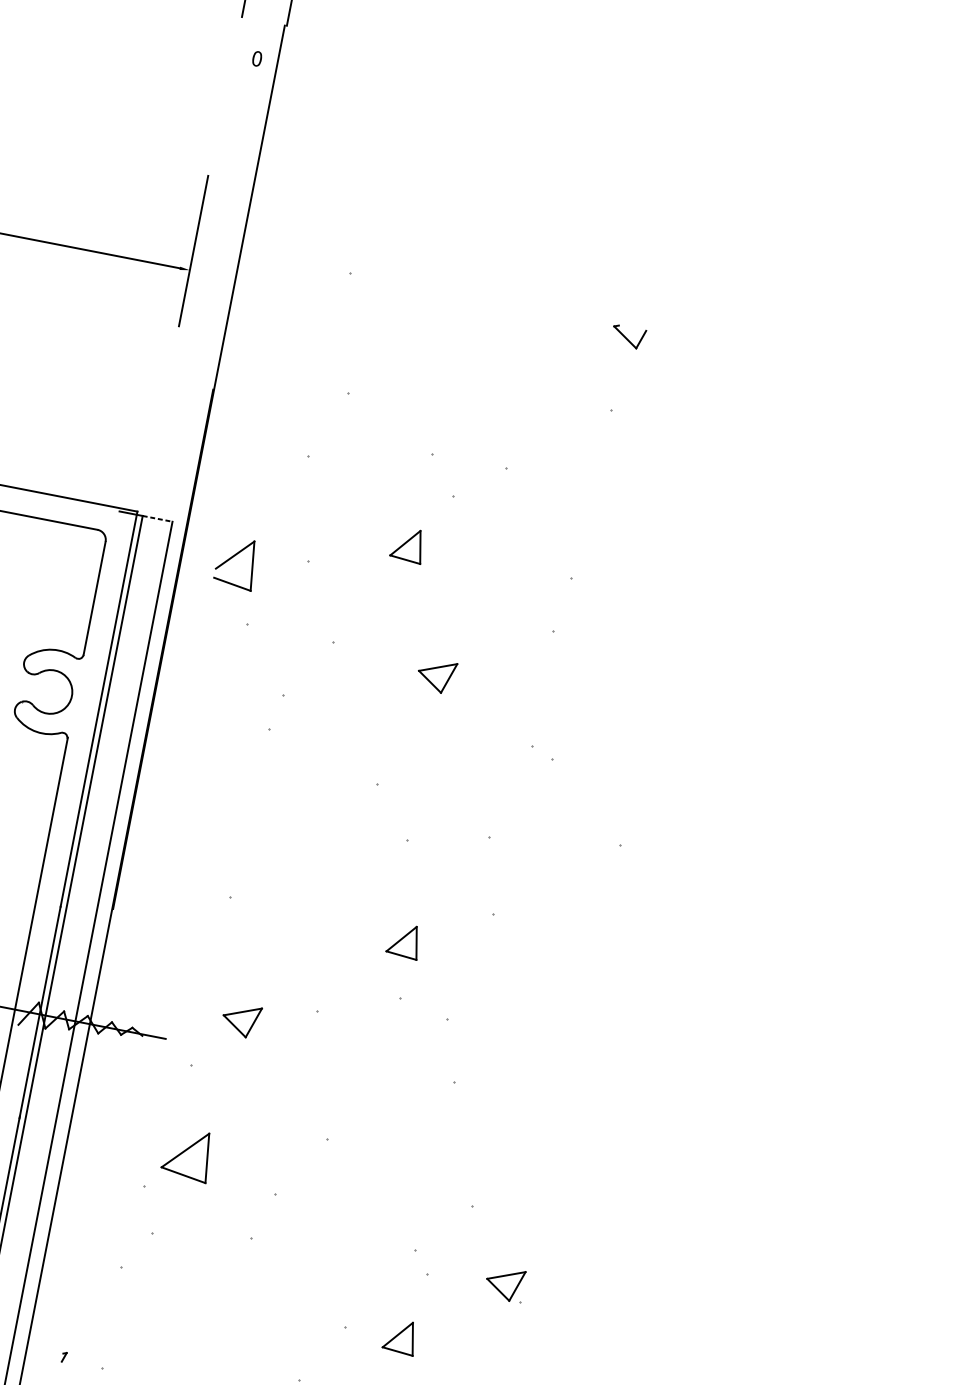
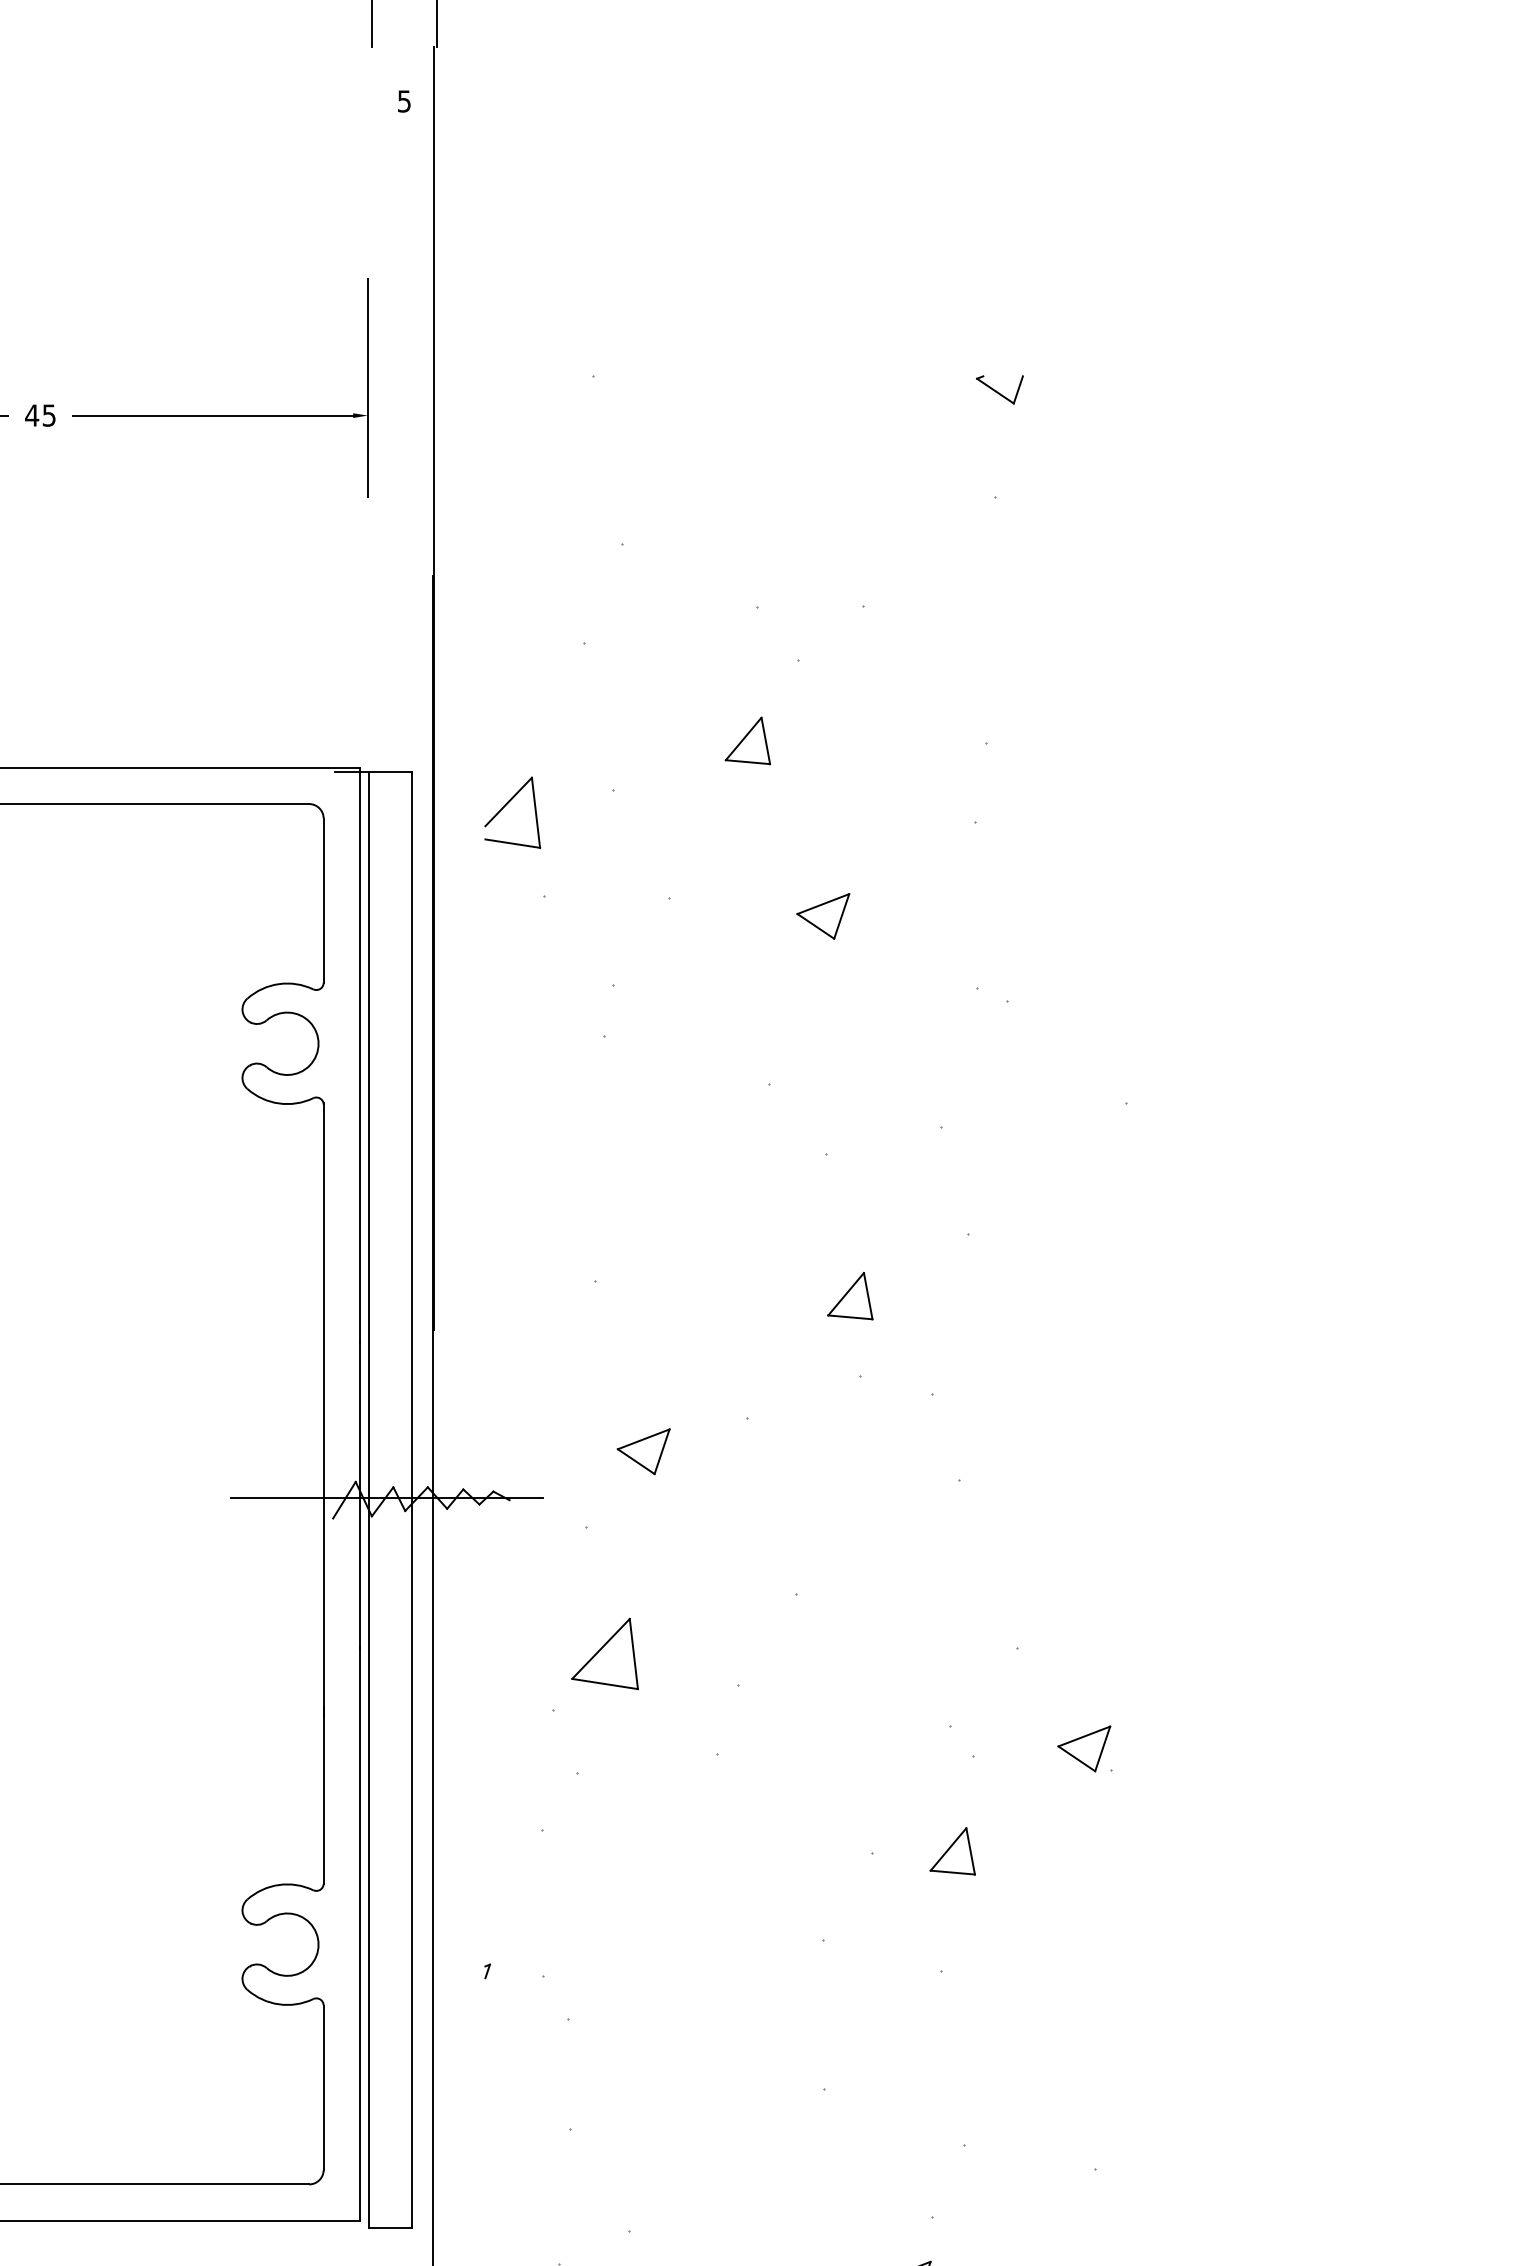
text: (257, 58) -> (404, 101), 0 -> 5
line: (157, 518) -> (390, 772), dashed -> solid

